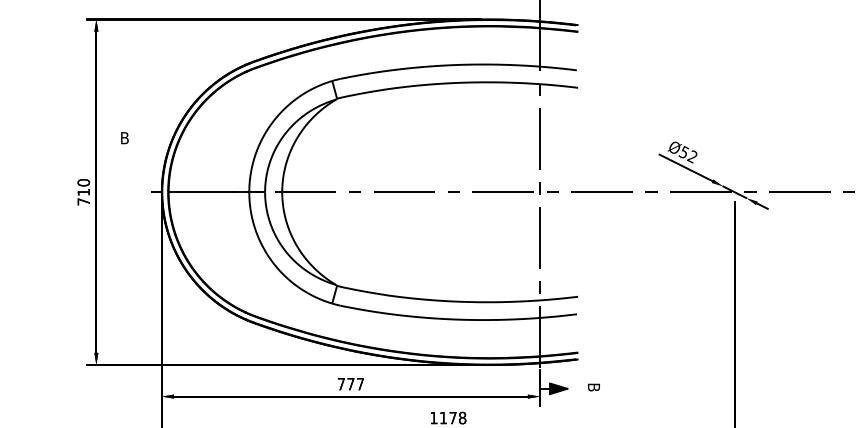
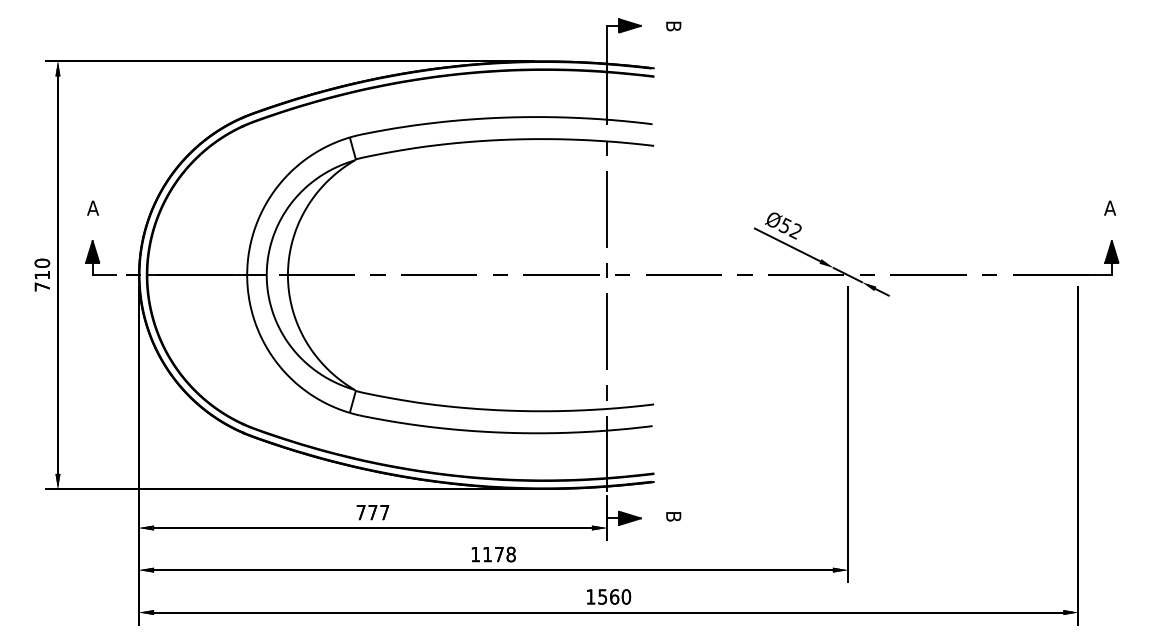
text: (125, 137) -> (93, 207), B -> A
part: (130, 178) -> (100, 257), added

